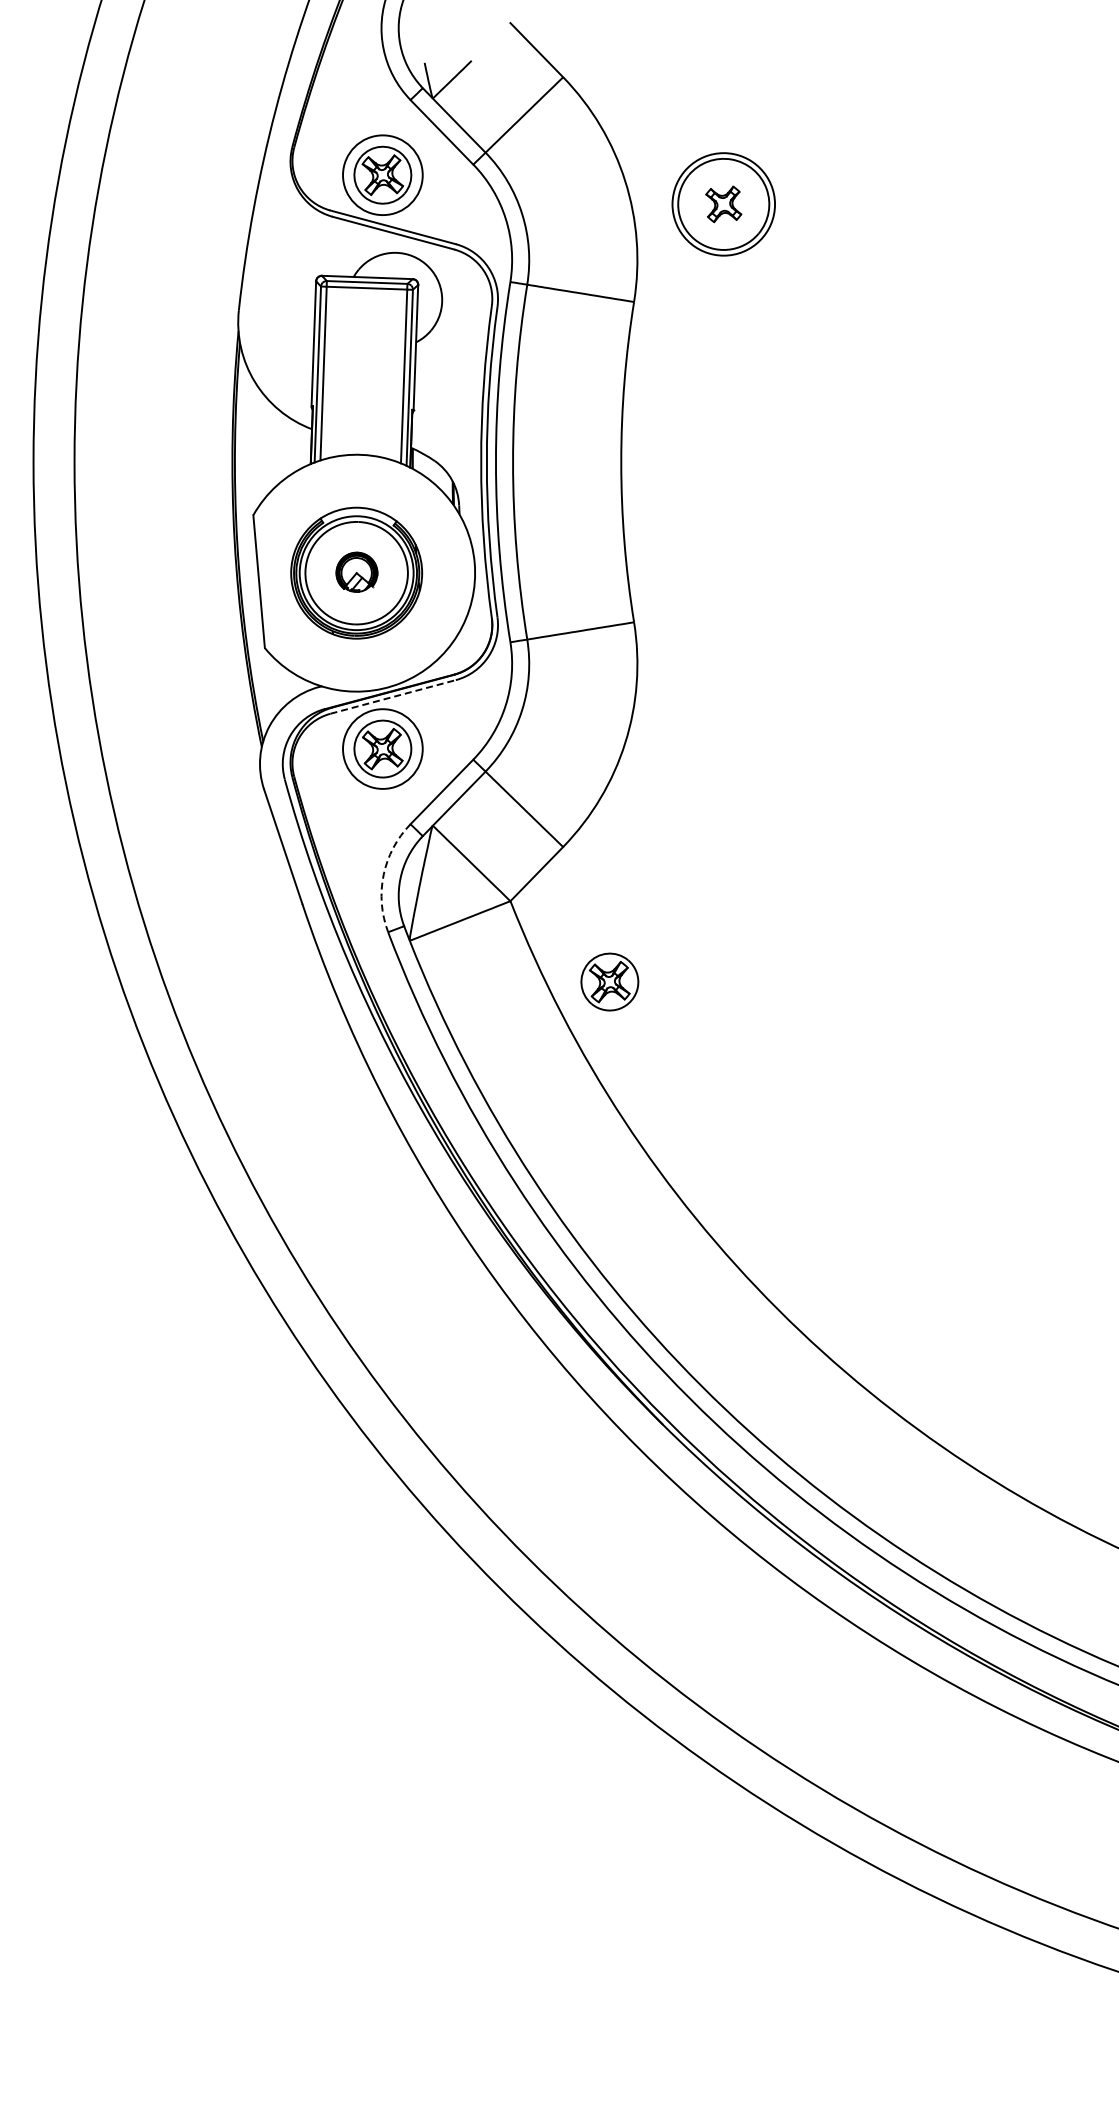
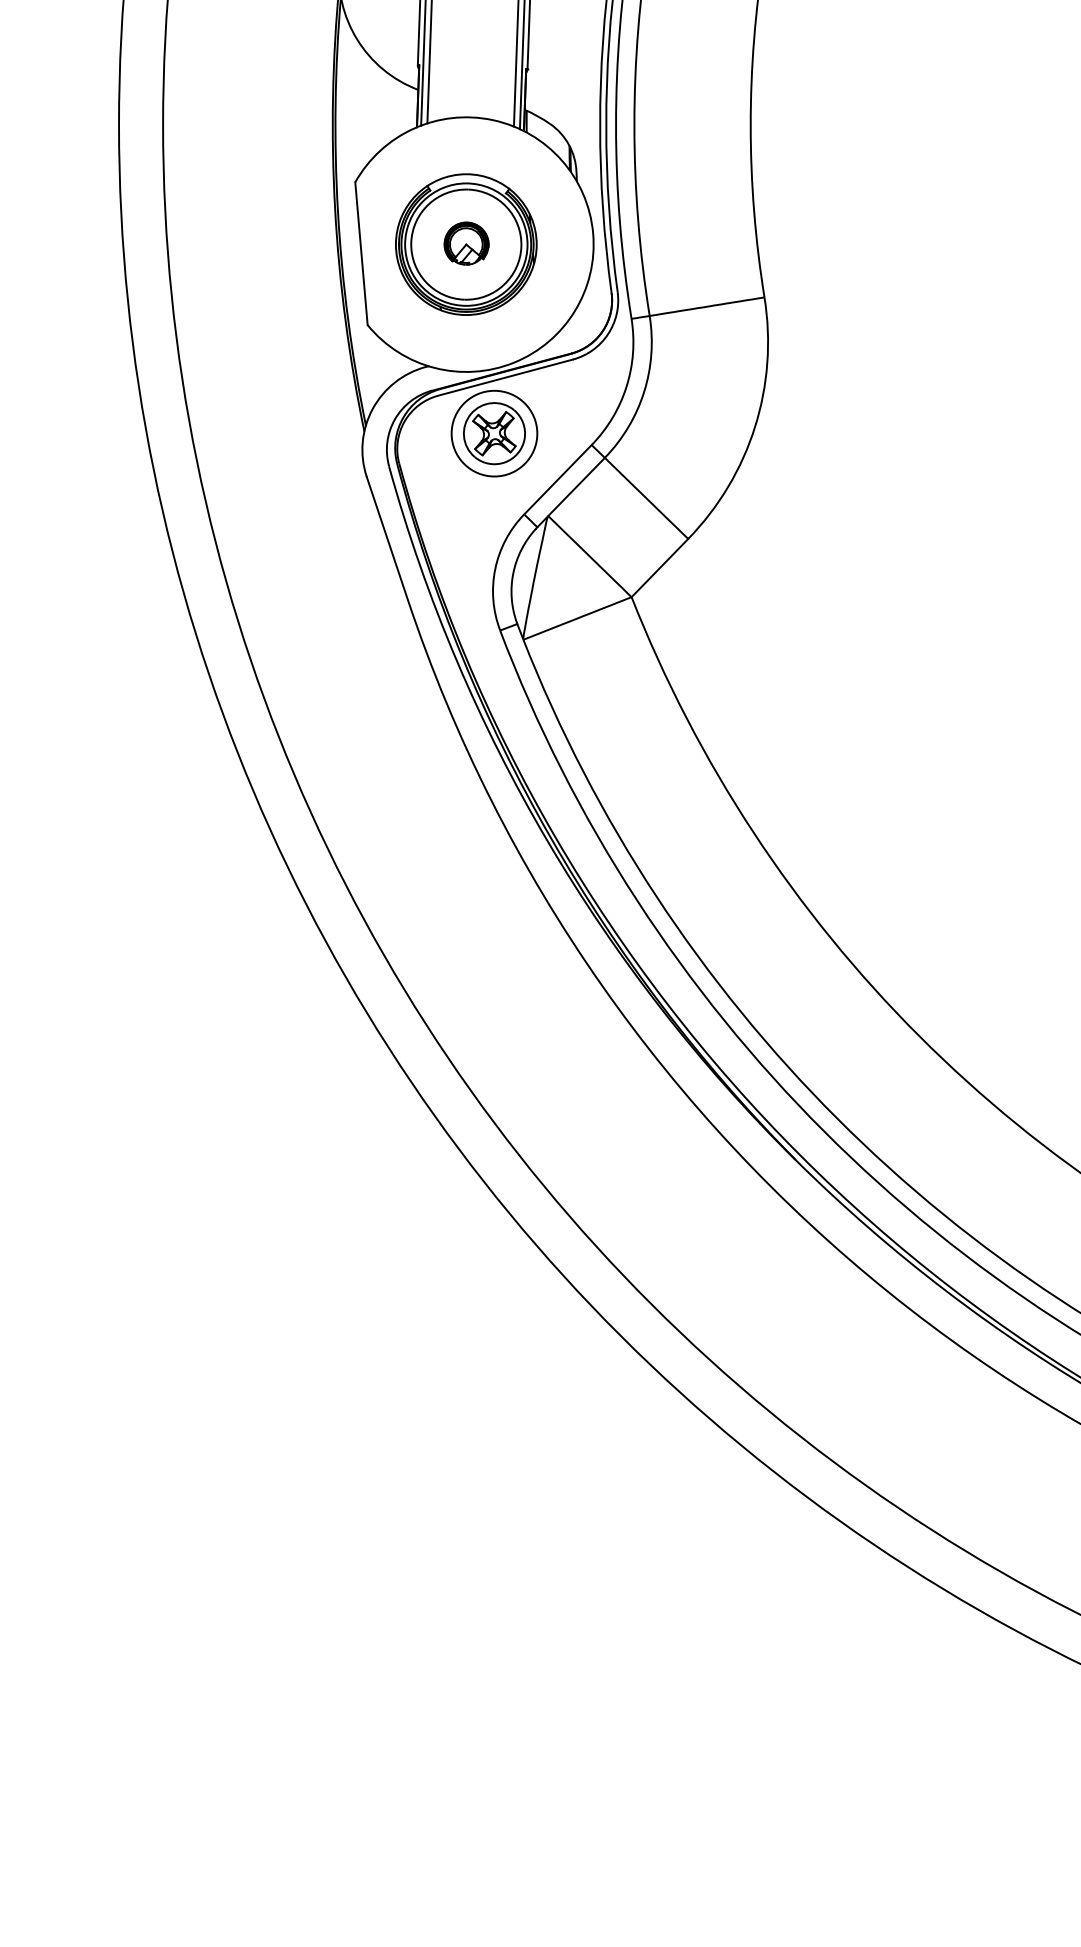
line: (393, 696) -> (505, 377), dashed -> solid
arc: (383, 874) -> (495, 568), dashed -> solid
part: (609, 981) -> (738, 683), removed

